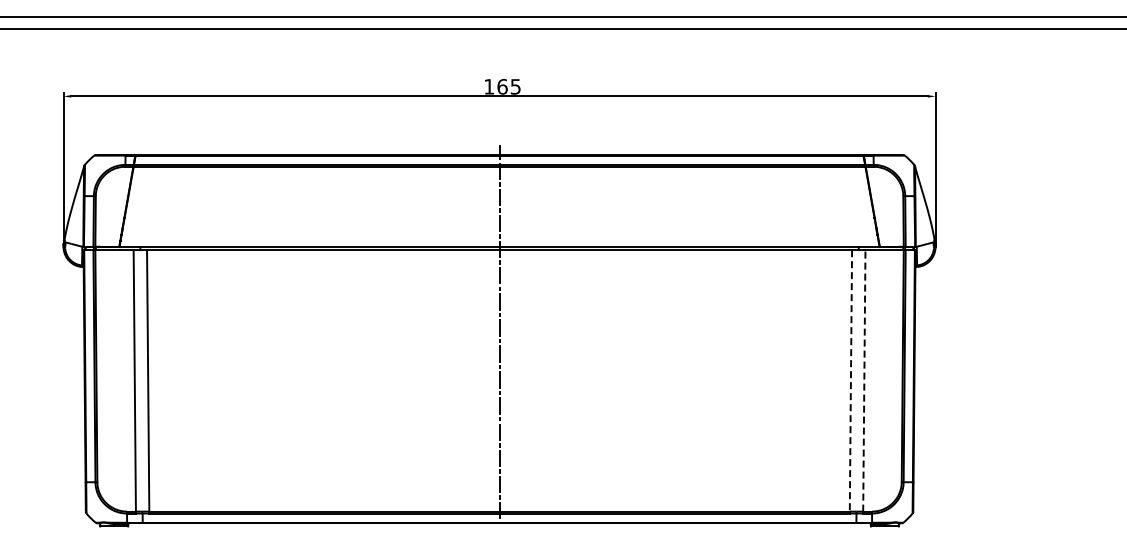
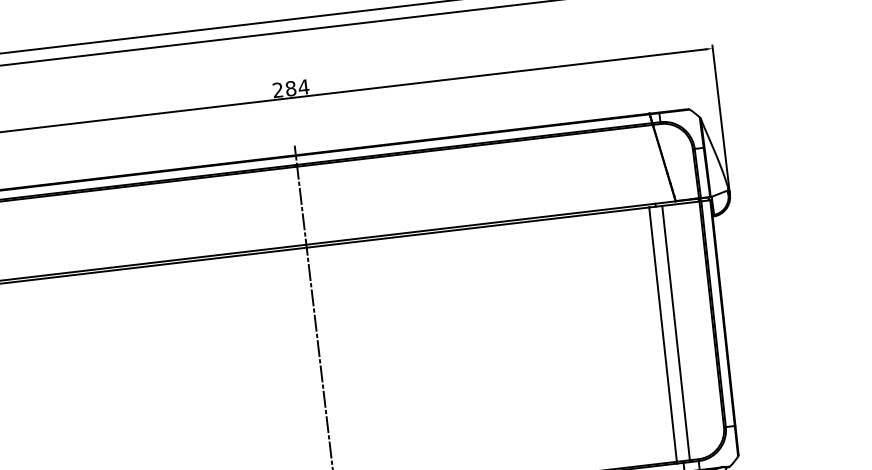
text: (502, 86) -> (290, 88), 165 -> 284
line: (850, 380) -> (662, 334), dashed -> solid
line: (864, 380) -> (676, 332), dashed -> solid

